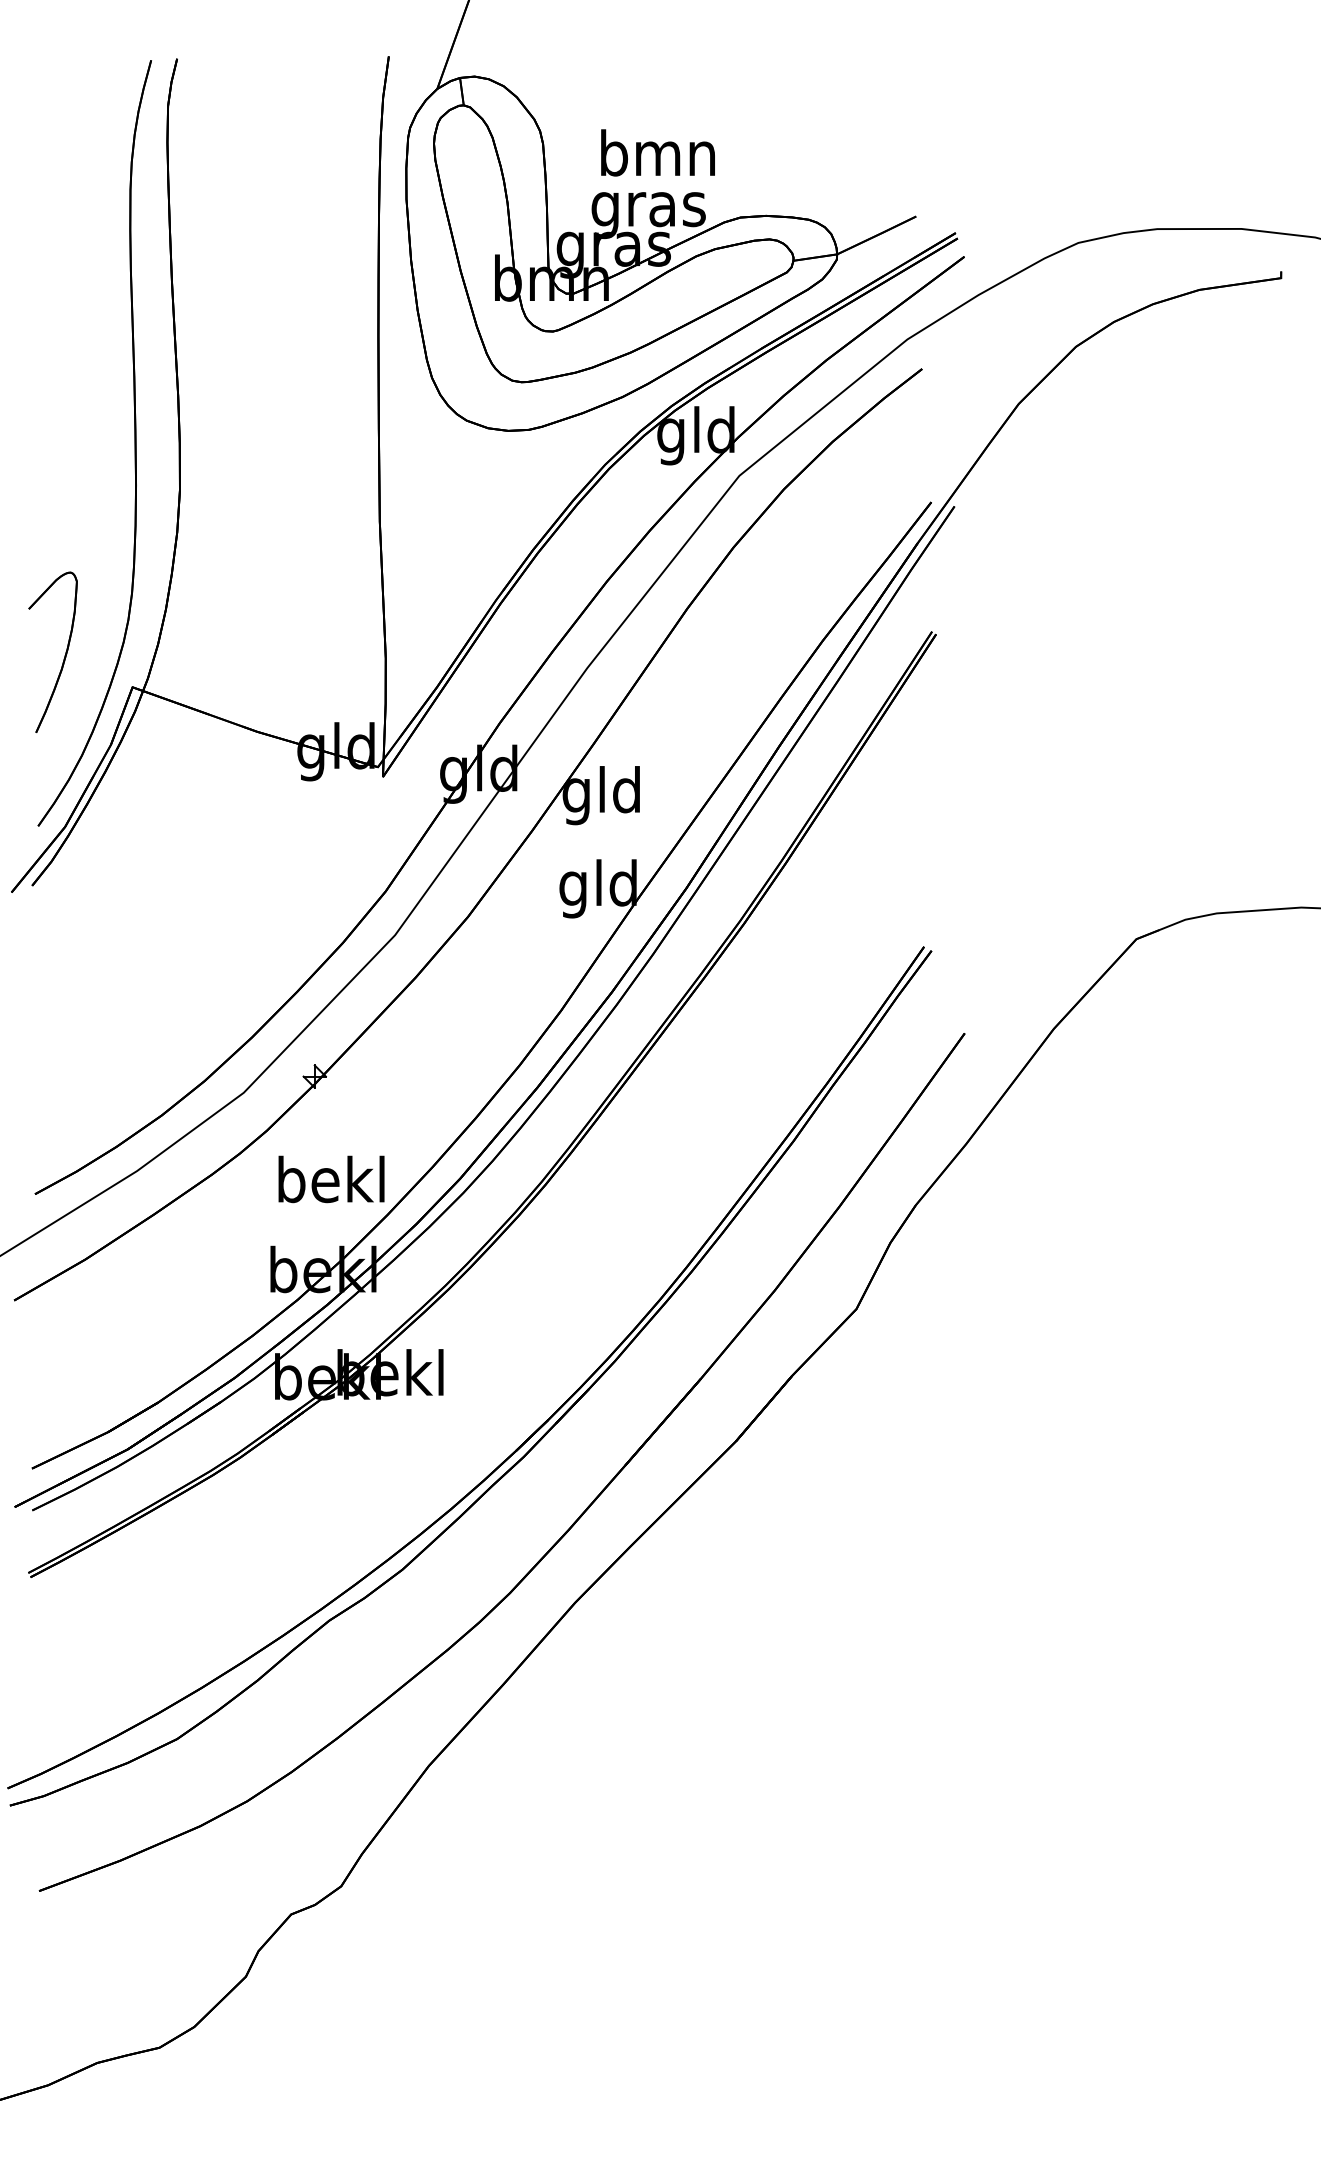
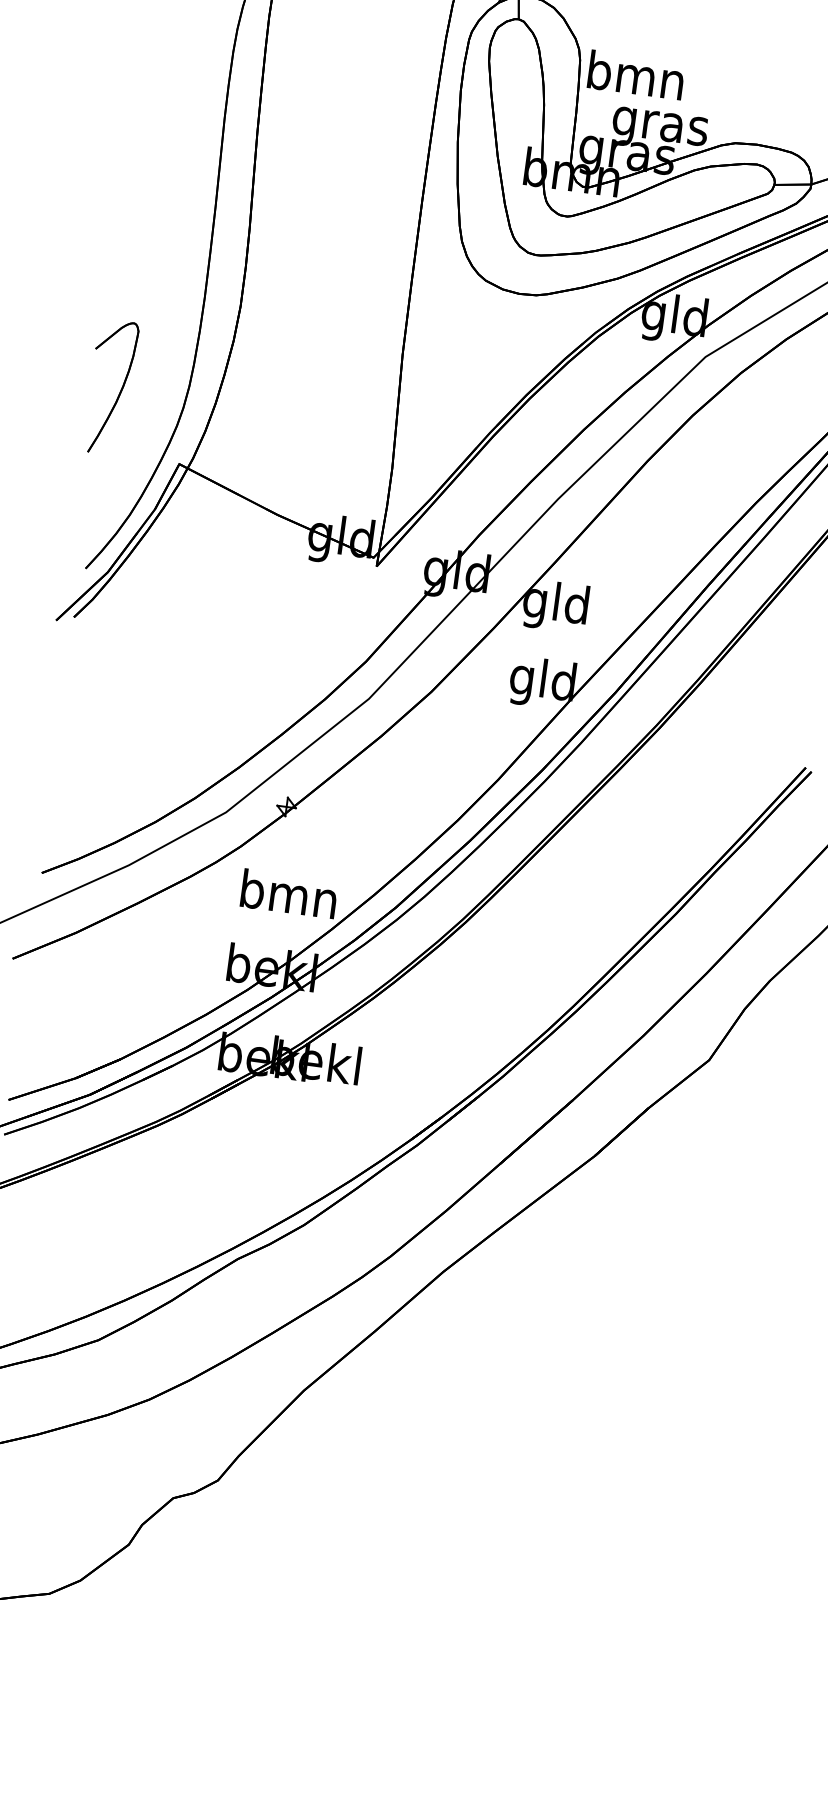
text: (657, 152) -> (635, 74), moved
part: (64, 655) -> (119, 391), moved
text: (331, 1179) -> (288, 894), bekl -> bmn

